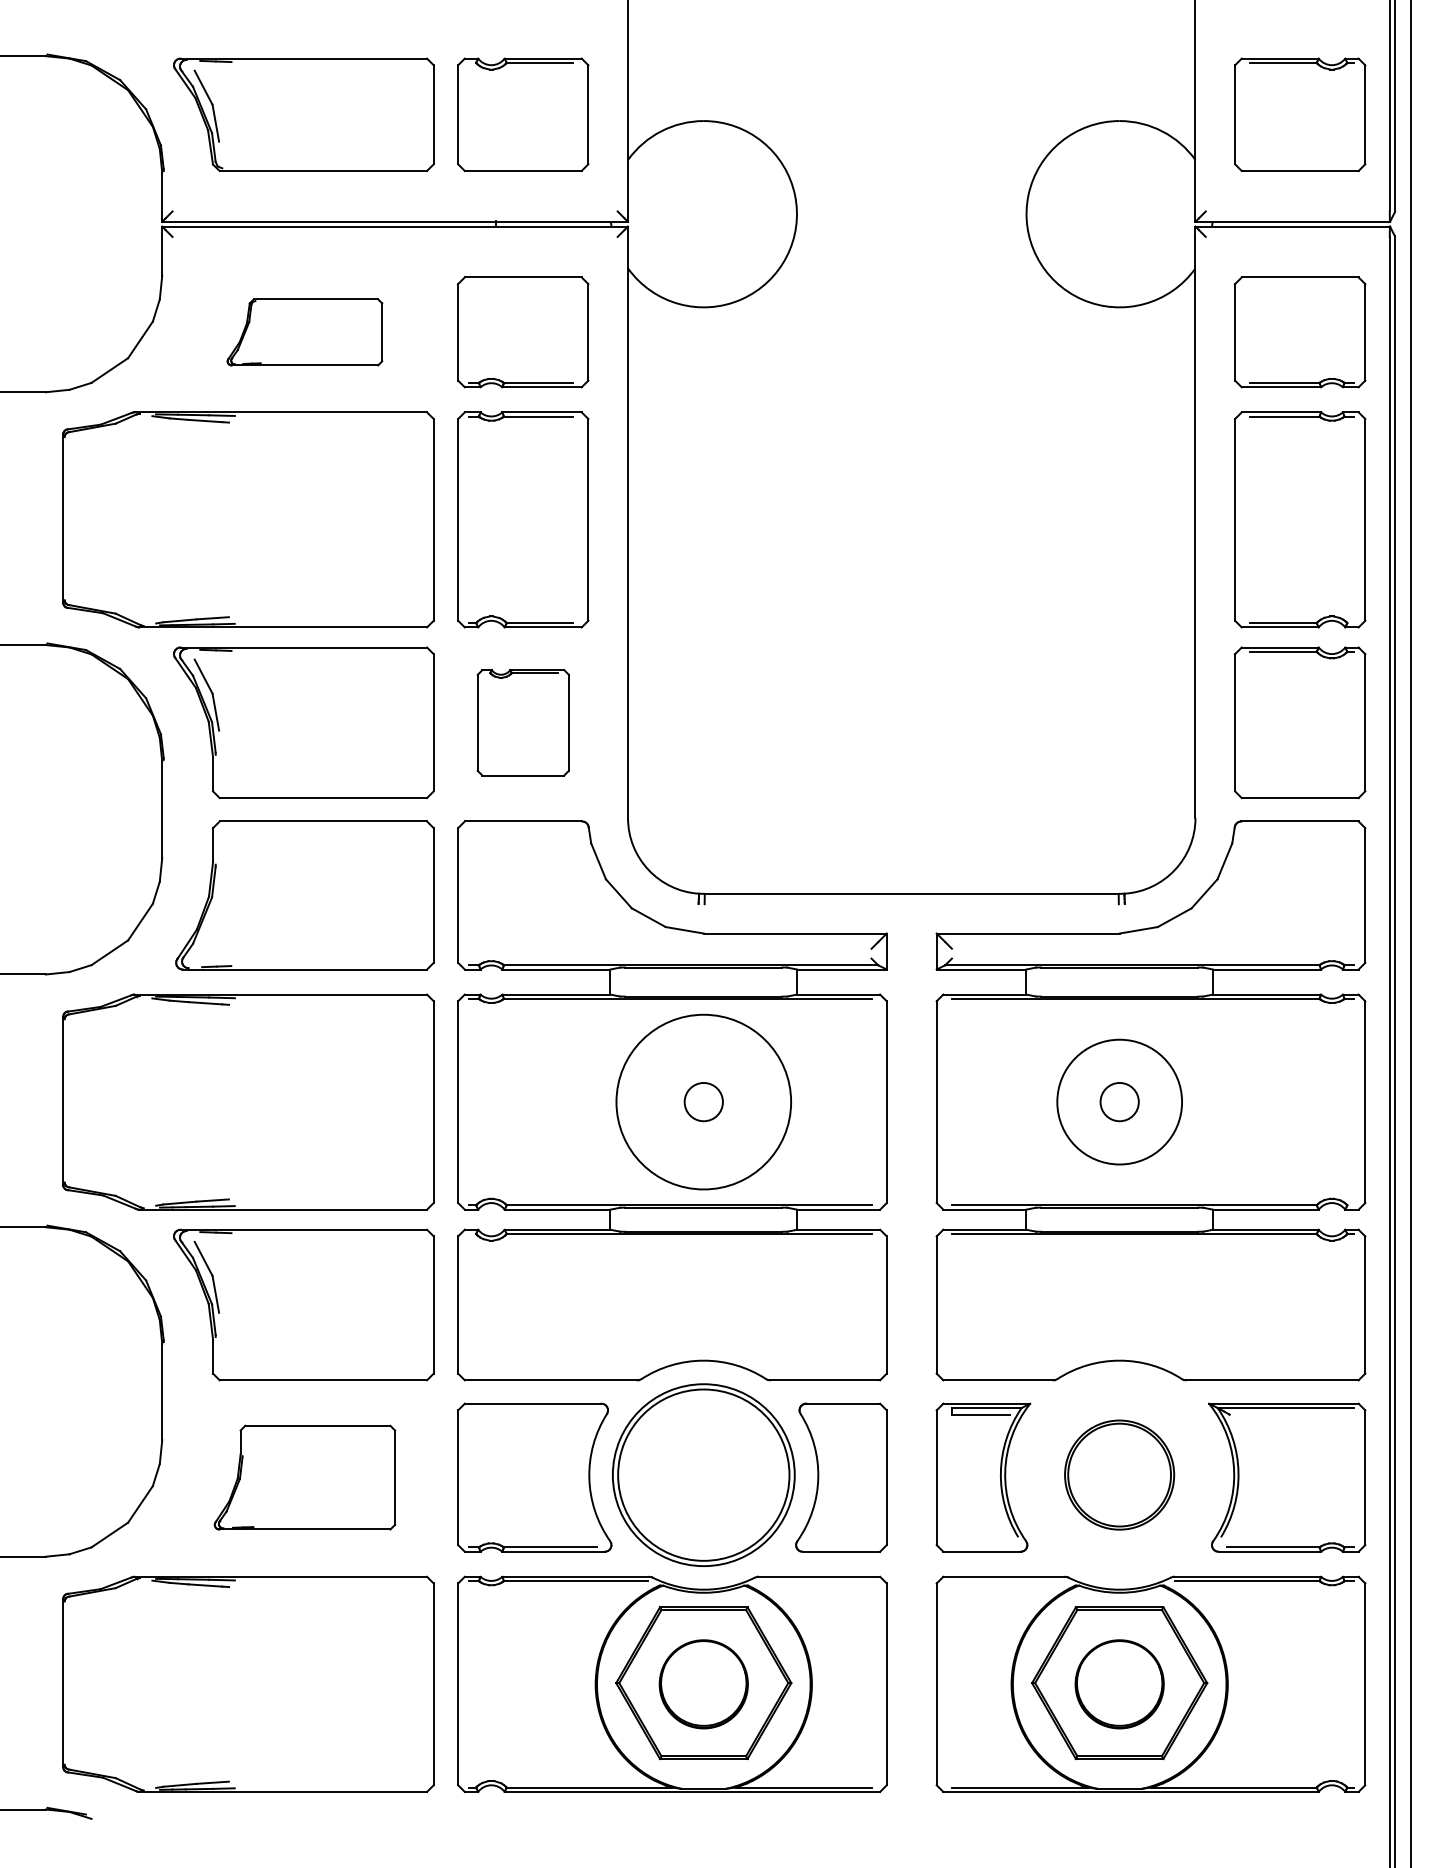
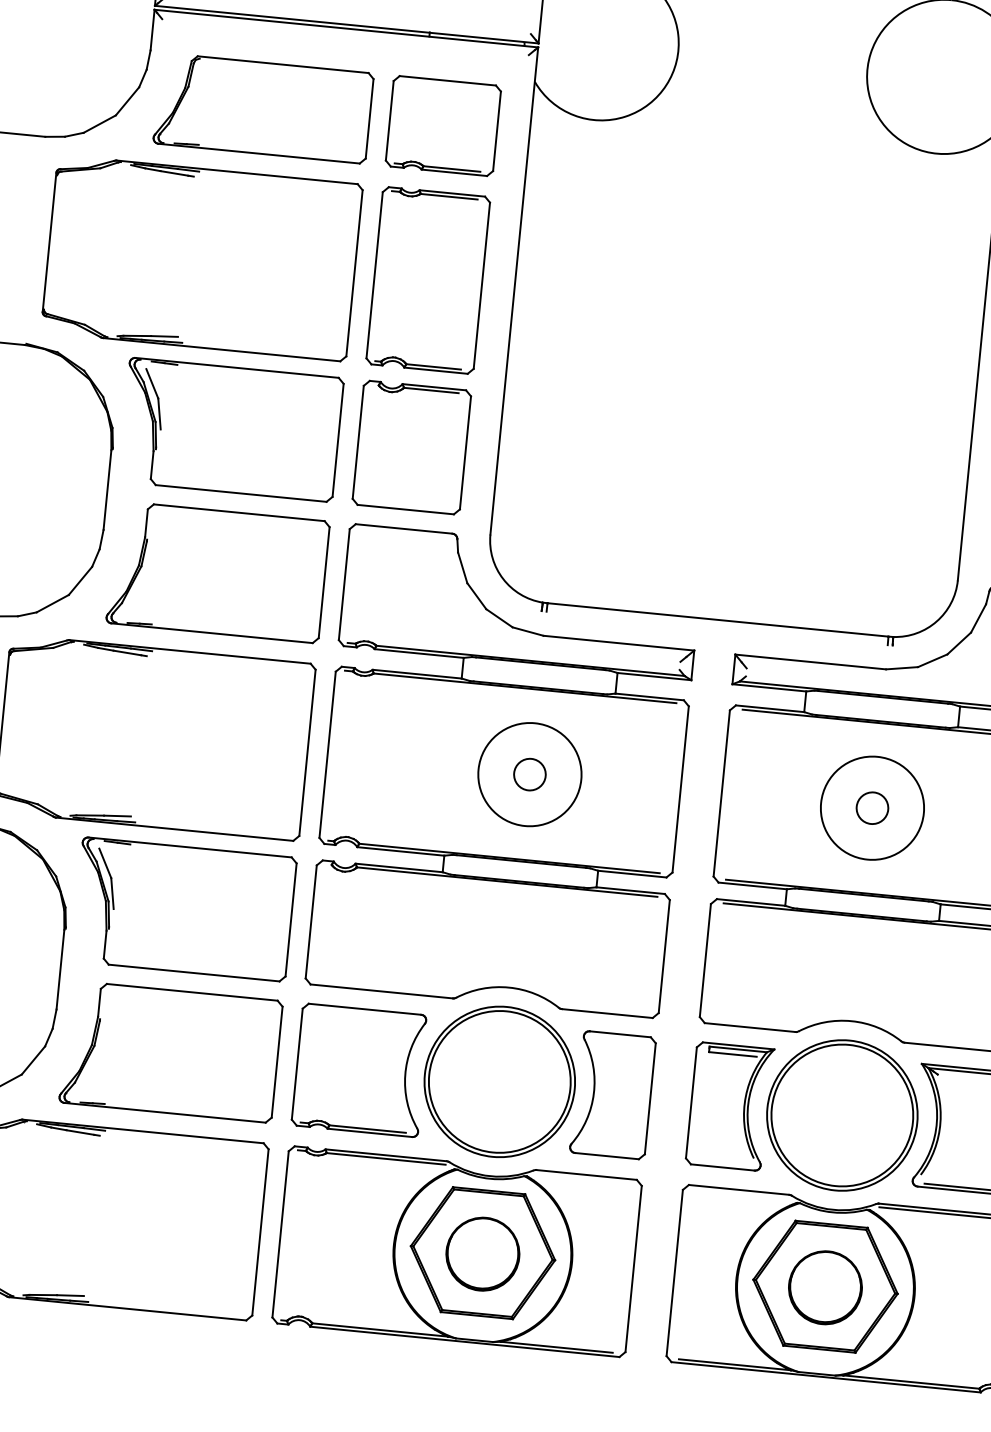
part: (304, 332) -> (263, 108), size x1.67
part: (523, 722) -> (412, 447), size x1.43
circle: (703, 1101) -> (529, 774), size x0.71
part: (1119, 1474) -> (842, 1114), size x1.67
part: (304, 1477) -> (170, 1051), size x1.43

